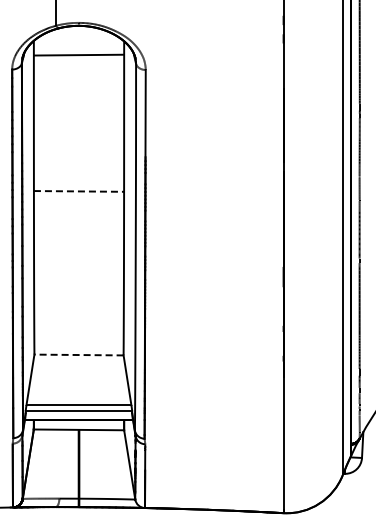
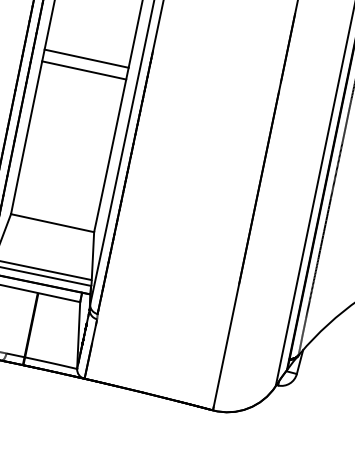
line: (78, 178) -> (86, 58), added
line: (79, 191) -> (84, 70), dashed -> solid
line: (79, 355) -> (52, 223), dashed -> solid

